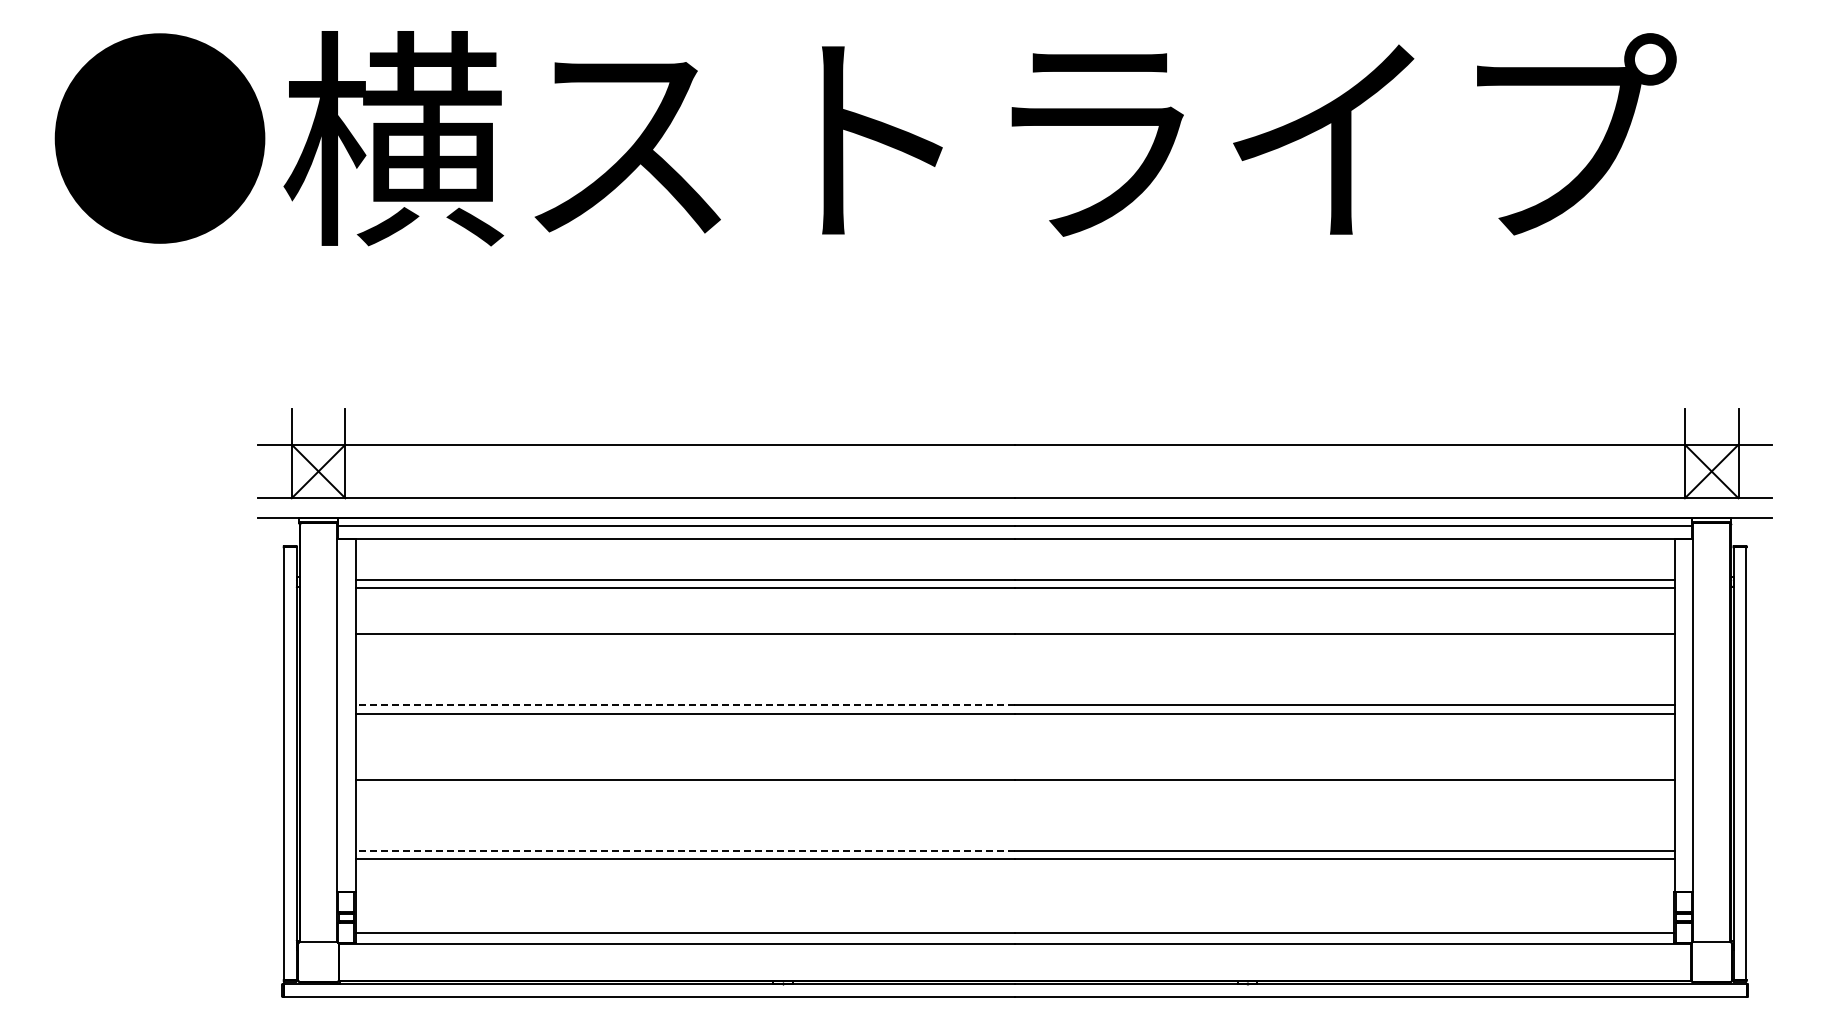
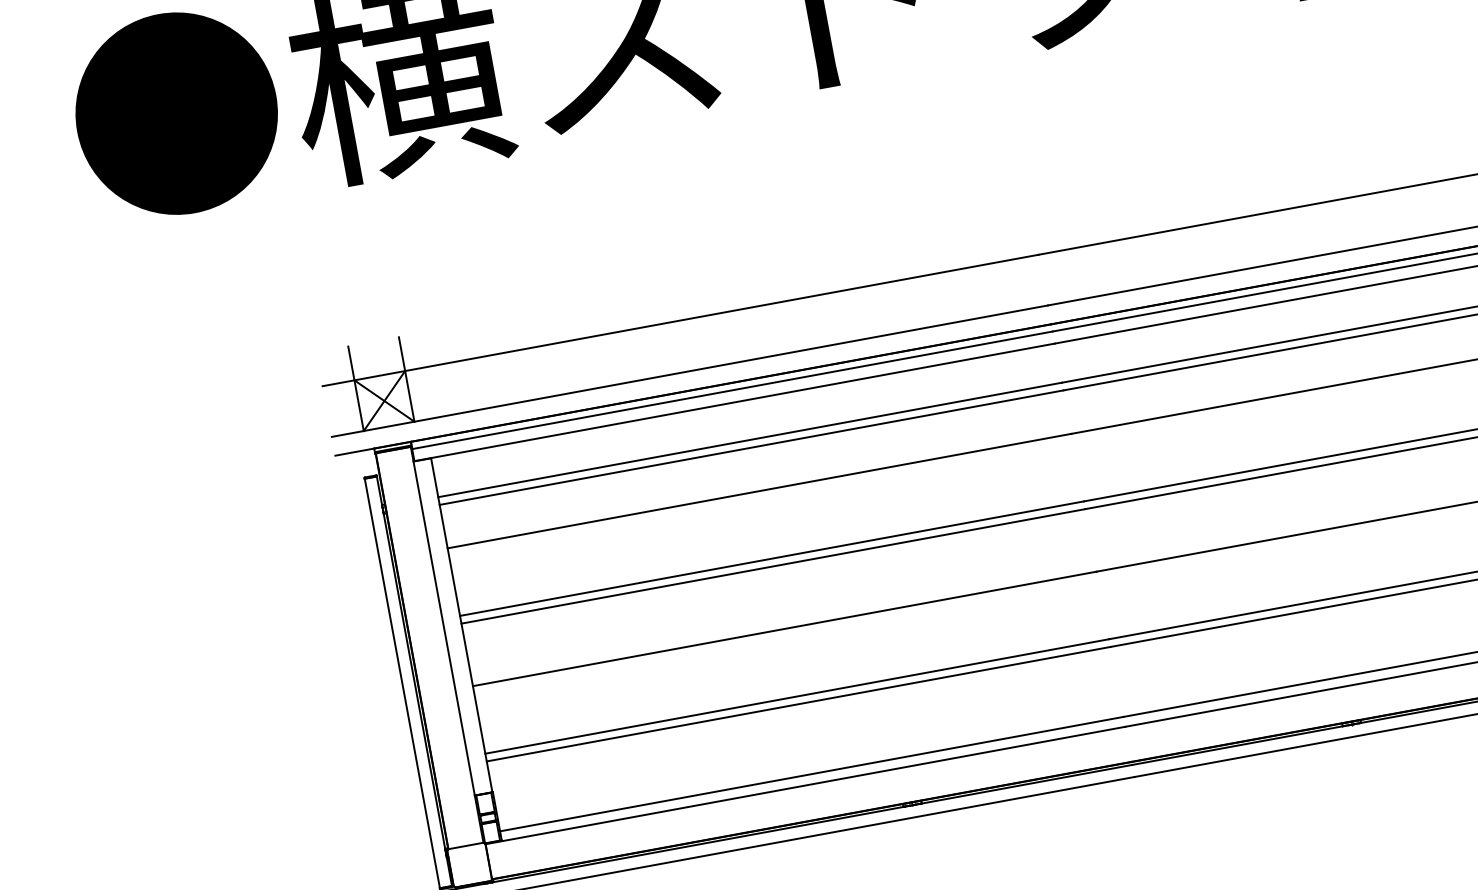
line: (685, 705) -> (772, 558), dashed -> solid
line: (685, 851) -> (797, 696), dashed -> solid

